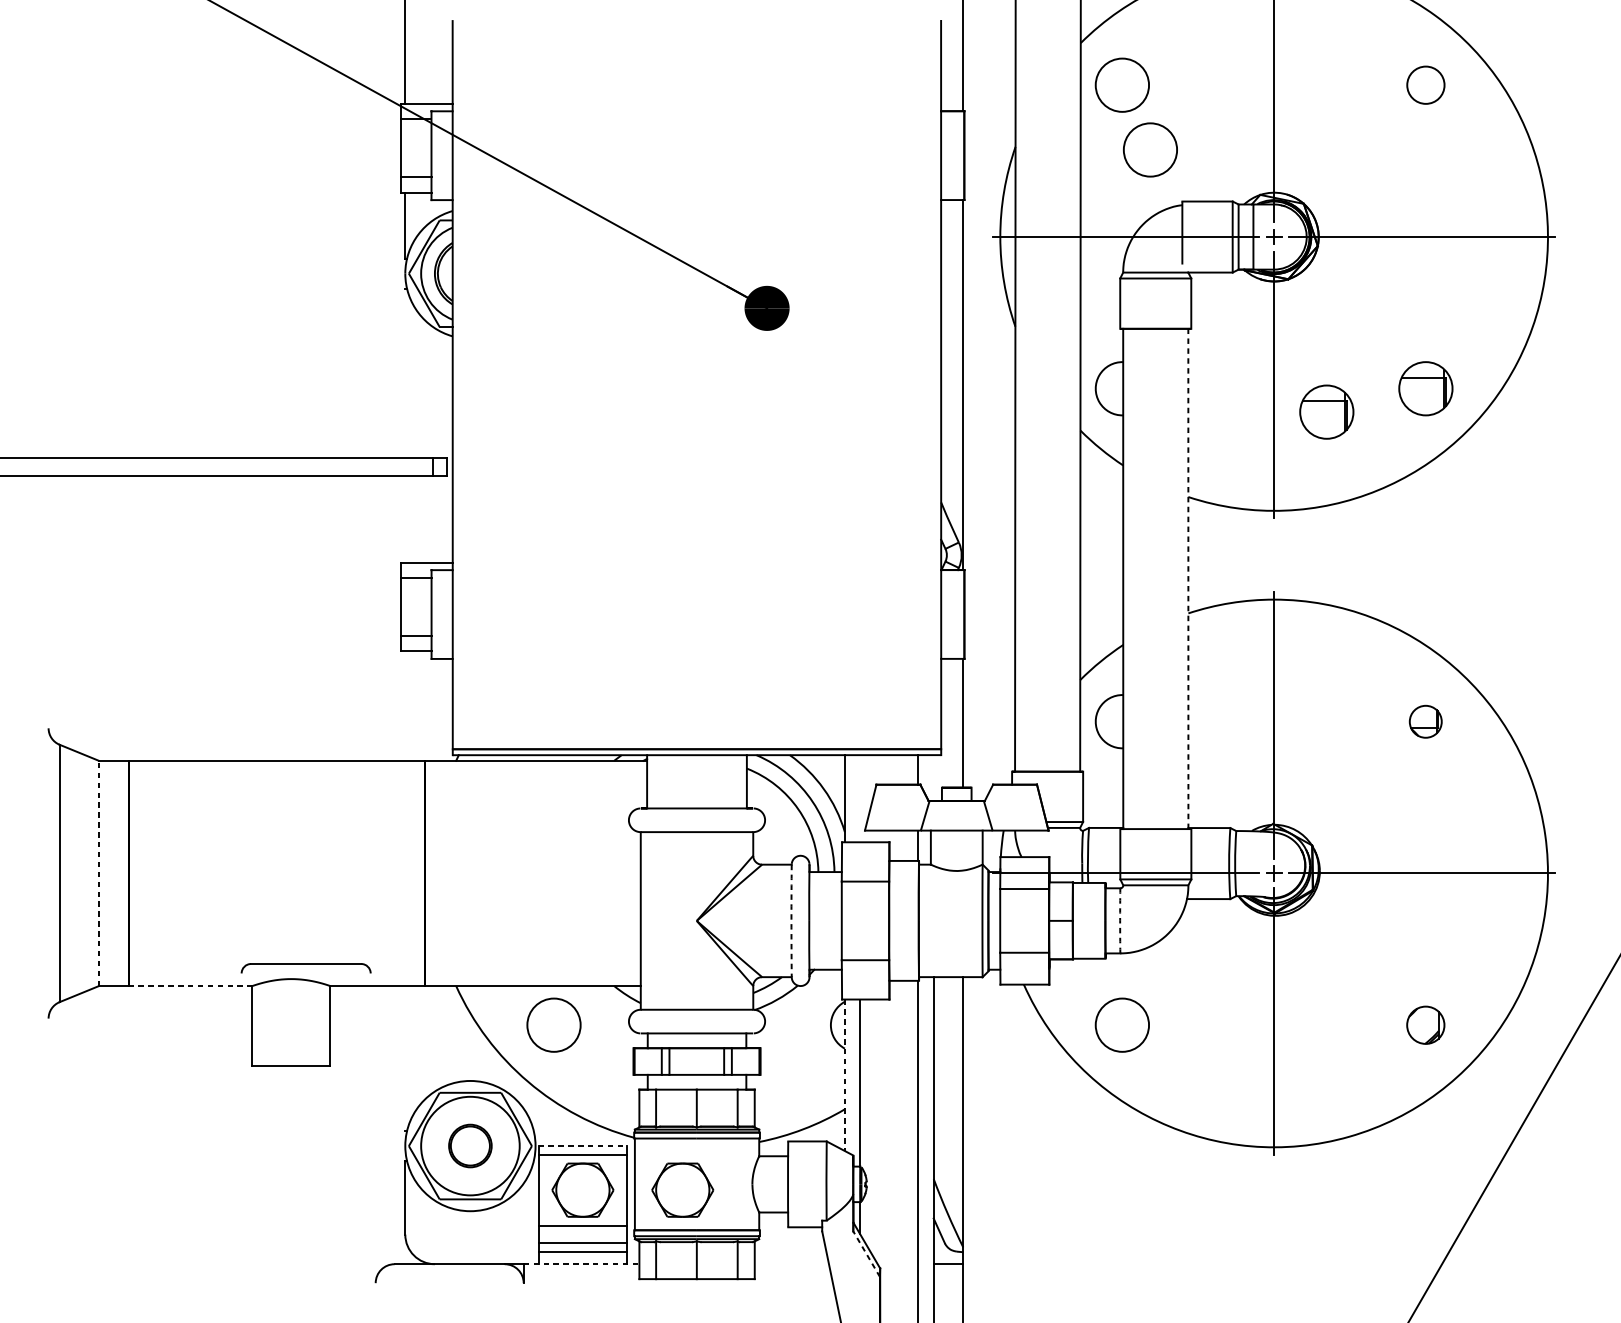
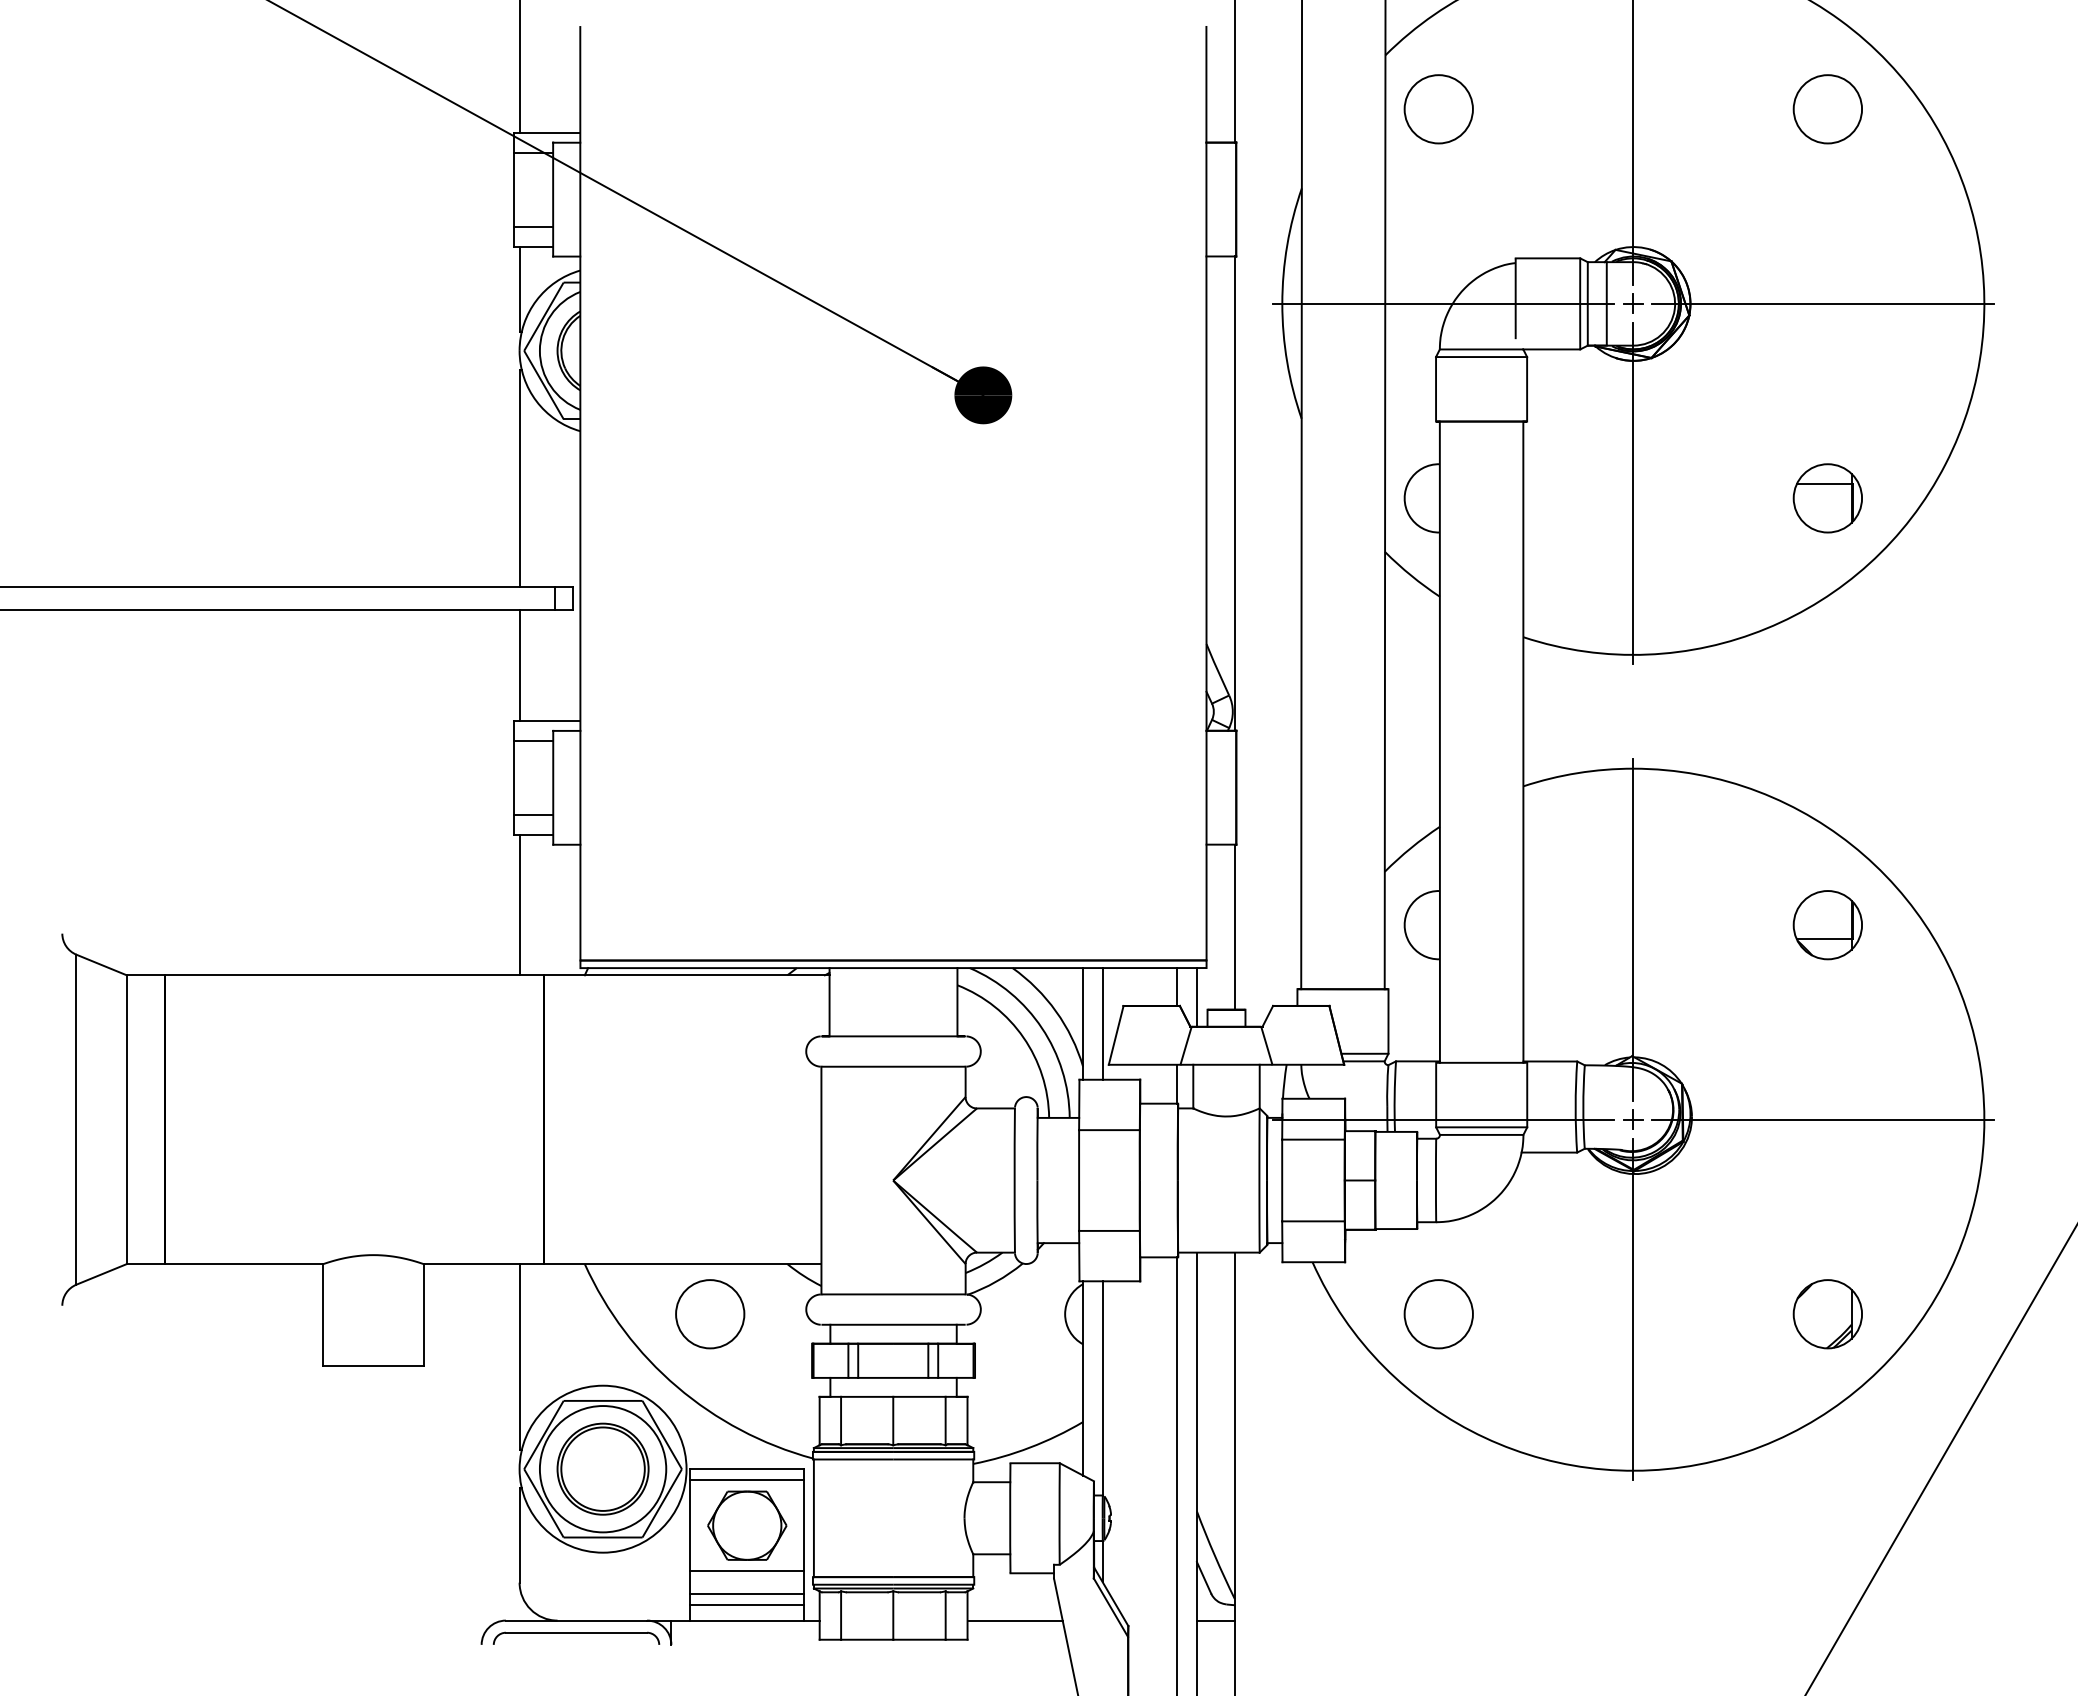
circle: (1425, 85) -> (1827, 109), size x1.43
circle: (1150, 150) -> (1474, 192), removed
line: (405, 373) -> (519, 478), added
part: (1326, 412) -> (1700, 528), removed
line: (405, 519) -> (519, 665), added
line: (1188, 579) -> (1523, 742), dashed -> solid
line: (405, 706) -> (519, 905), added
part: (1425, 721) -> (1827, 925), size x1.67
line: (933, 778) -> (1196, 997), added
line: (860, 798) -> (1102, 1023), added
line: (98, 873) -> (126, 1119), dashed -> solid
arc: (791, 920) -> (1014, 1180), dashed -> solid
arc: (1119, 920) -> (1435, 1180), dashed -> solid
part: (306, 967) -> (576, 1637), moved
line: (190, 986) -> (244, 1264), dashed -> solid
part: (1425, 1025) -> (1827, 1314), size x1.43
line: (405, 1058) -> (519, 1357), added
line: (845, 1075) -> (1083, 1378), dashed -> solid
part: (469, 1145) -> (602, 1468), size x1.67
line: (583, 1145) -> (747, 1468), dashed -> solid
part: (682, 1190) -> (875, 1525), removed
line: (866, 1253) -> (1110, 1607), dashed -> solid
line: (582, 1264) -> (746, 1620), dashed -> solid
line: (791, 1264) -> (1014, 1620), added

